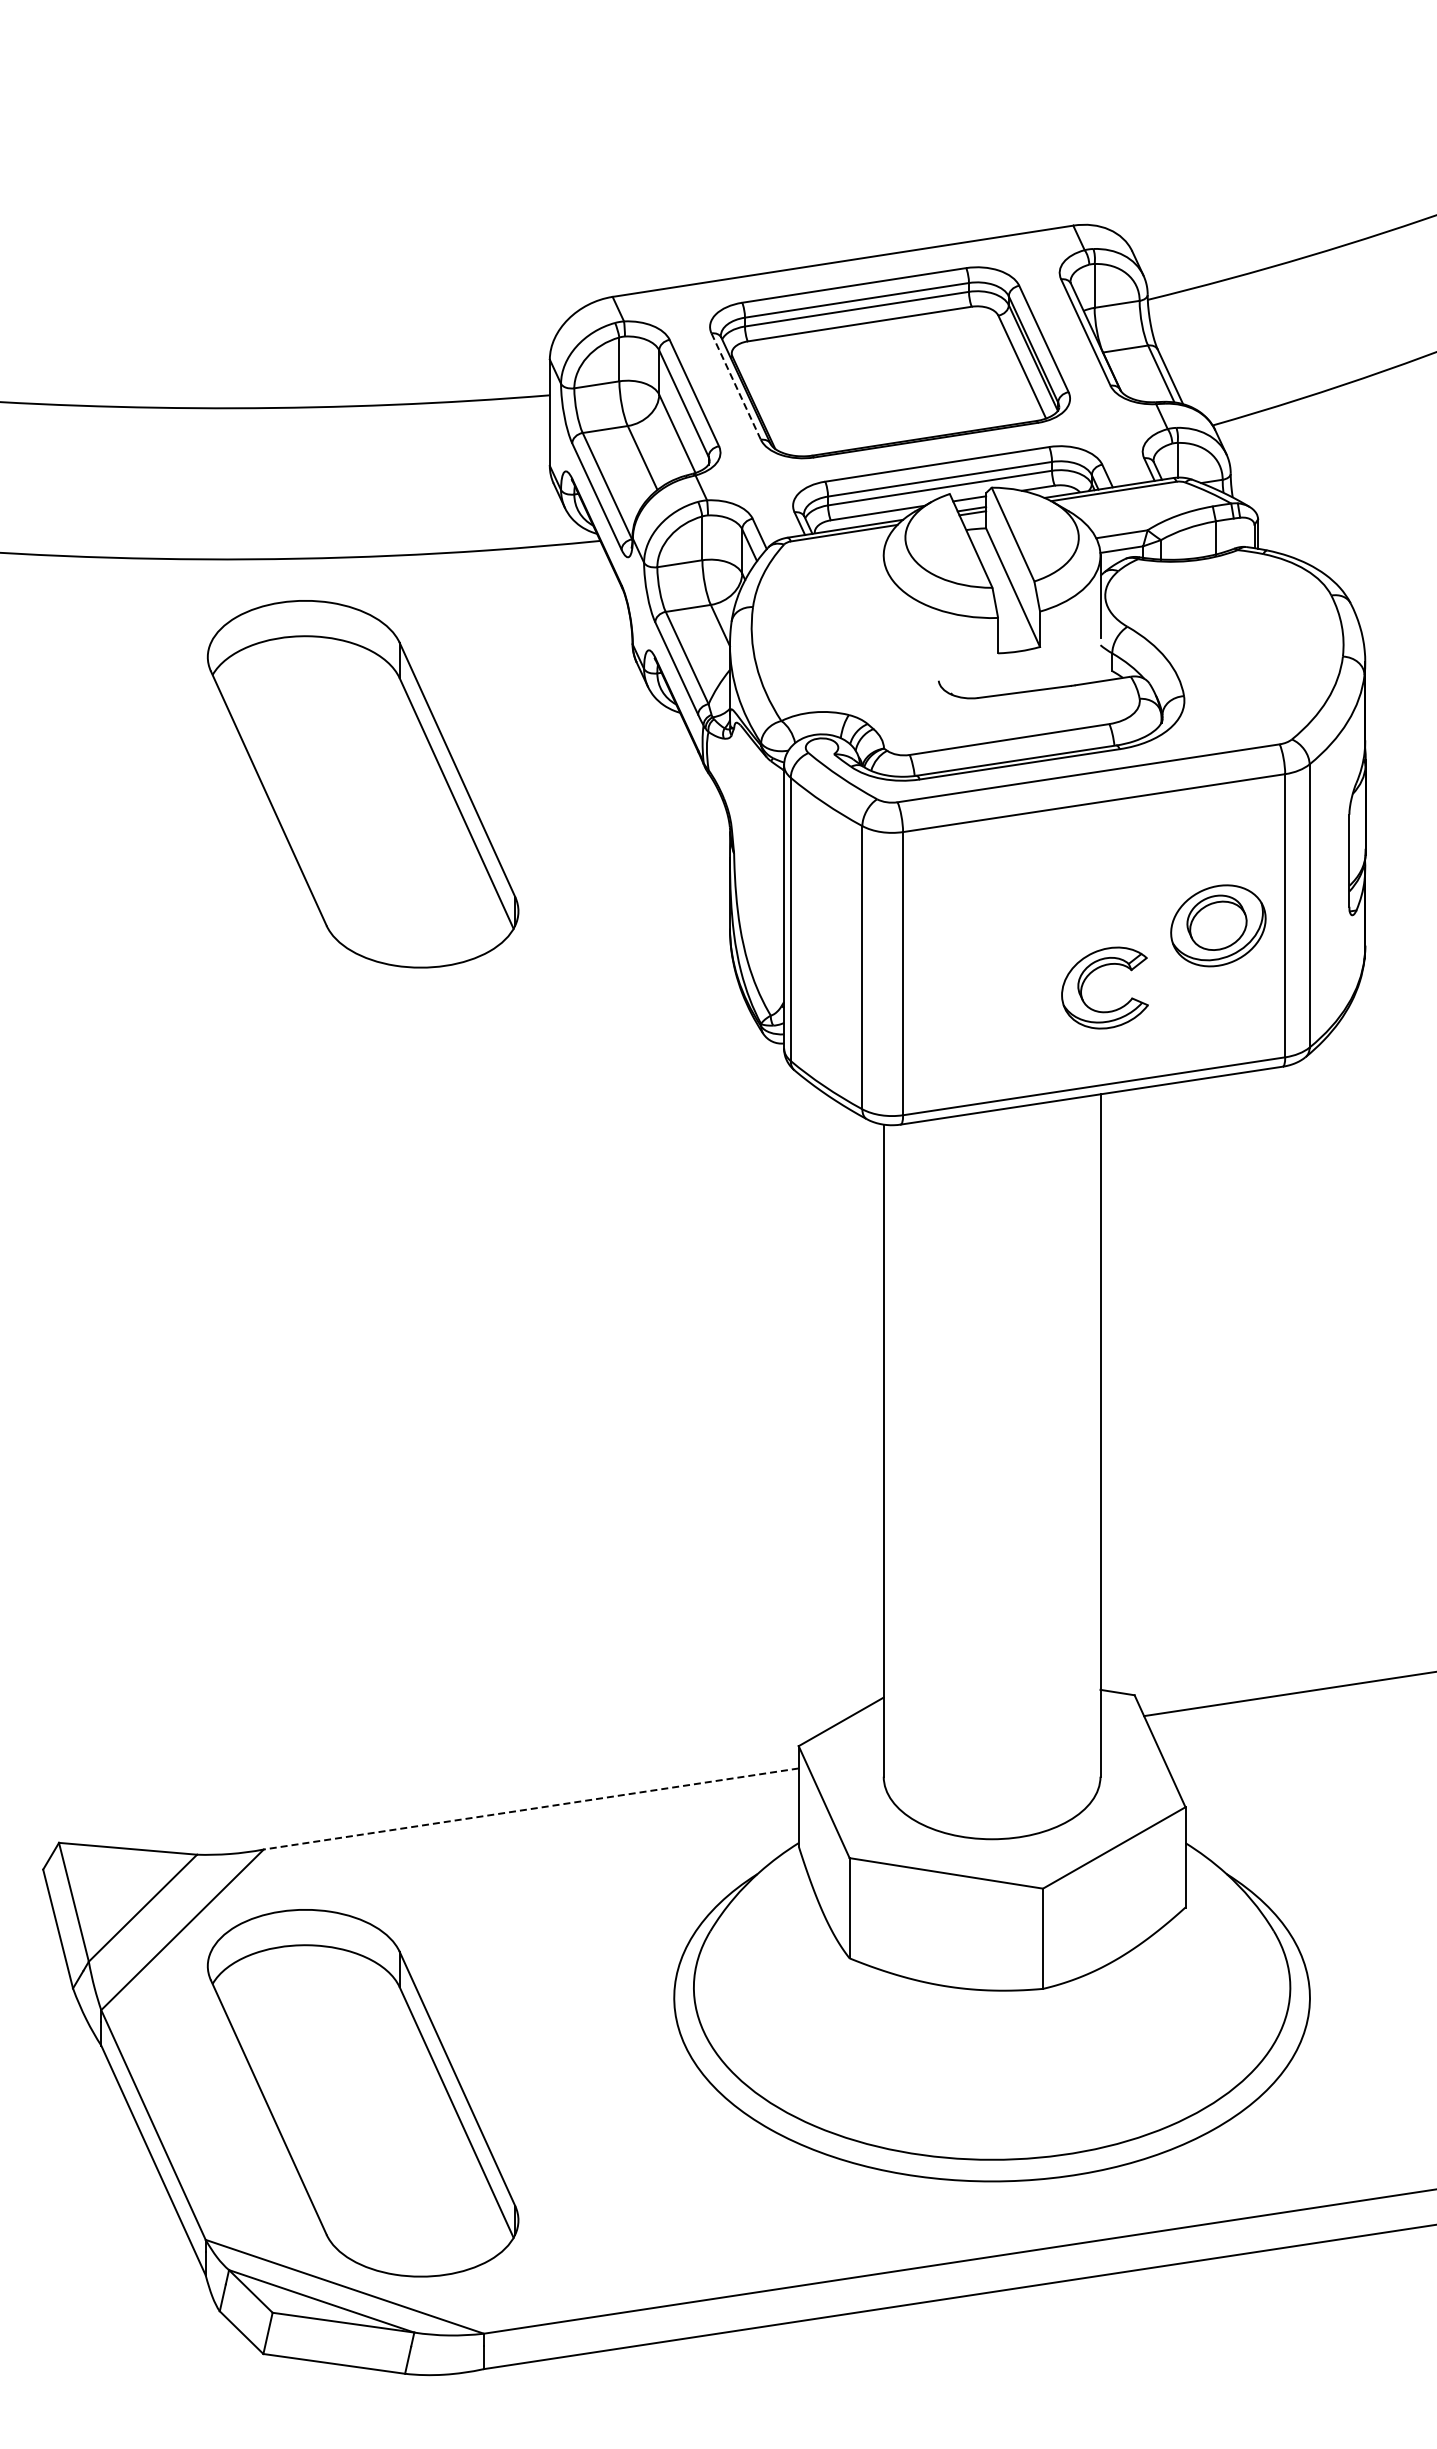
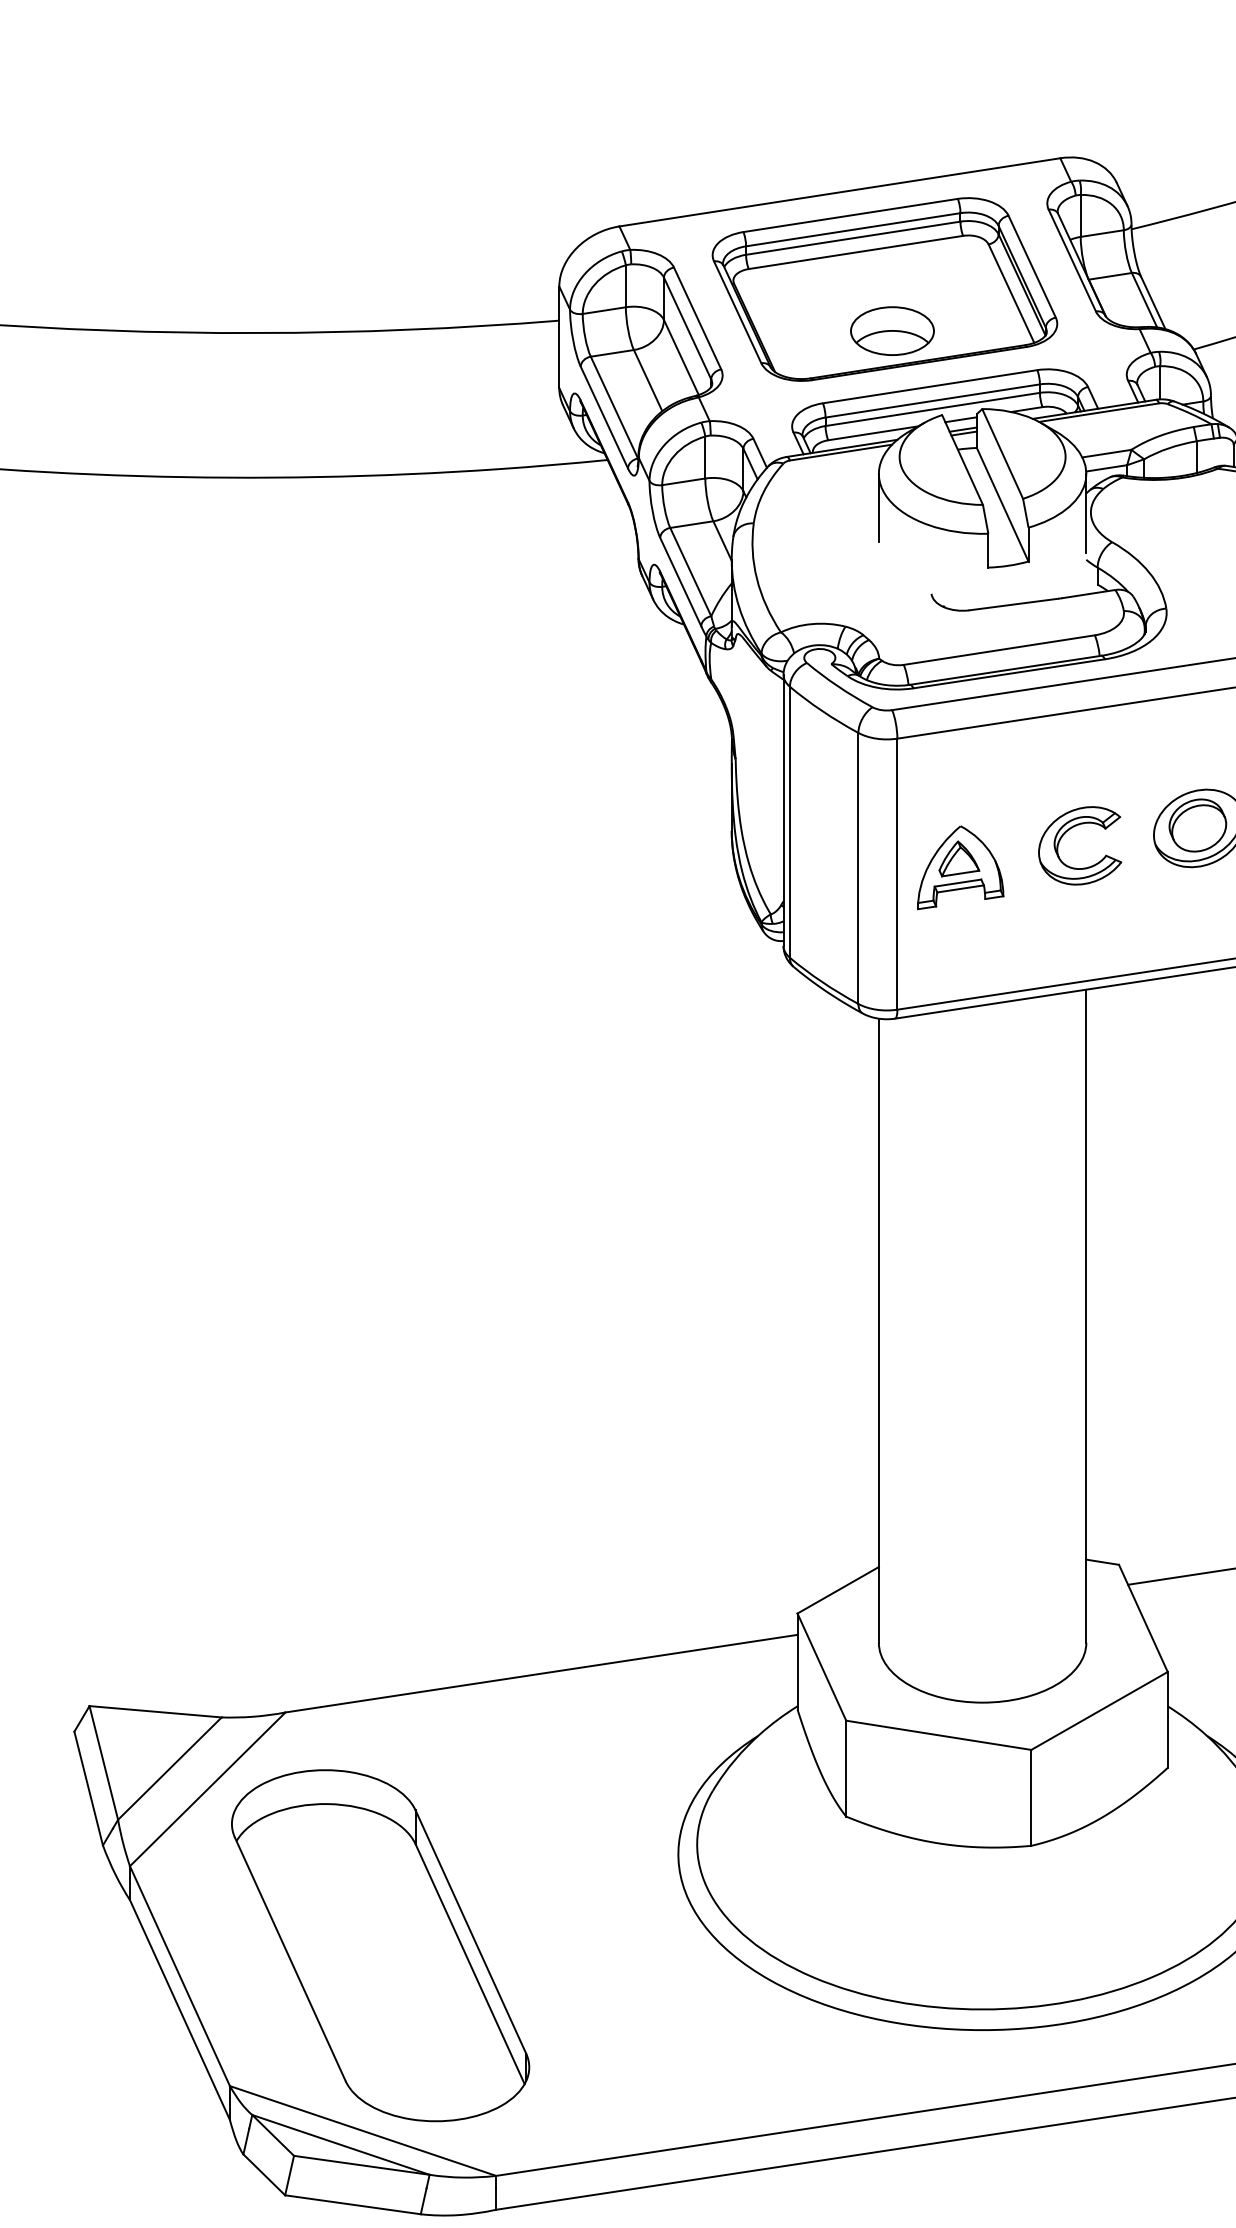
line: (736, 386) -> (737, 312), dashed -> solid
part: (897, 406) -> (892, 331), added
line: (883, 590) -> (878, 507), added
part: (362, 784) -> (380, 693), removed
part: (968, 967) -> (960, 868), added
part: (1094, 971) -> (1070, 829), moved
line: (531, 1808) -> (541, 1673), dashed -> solid

